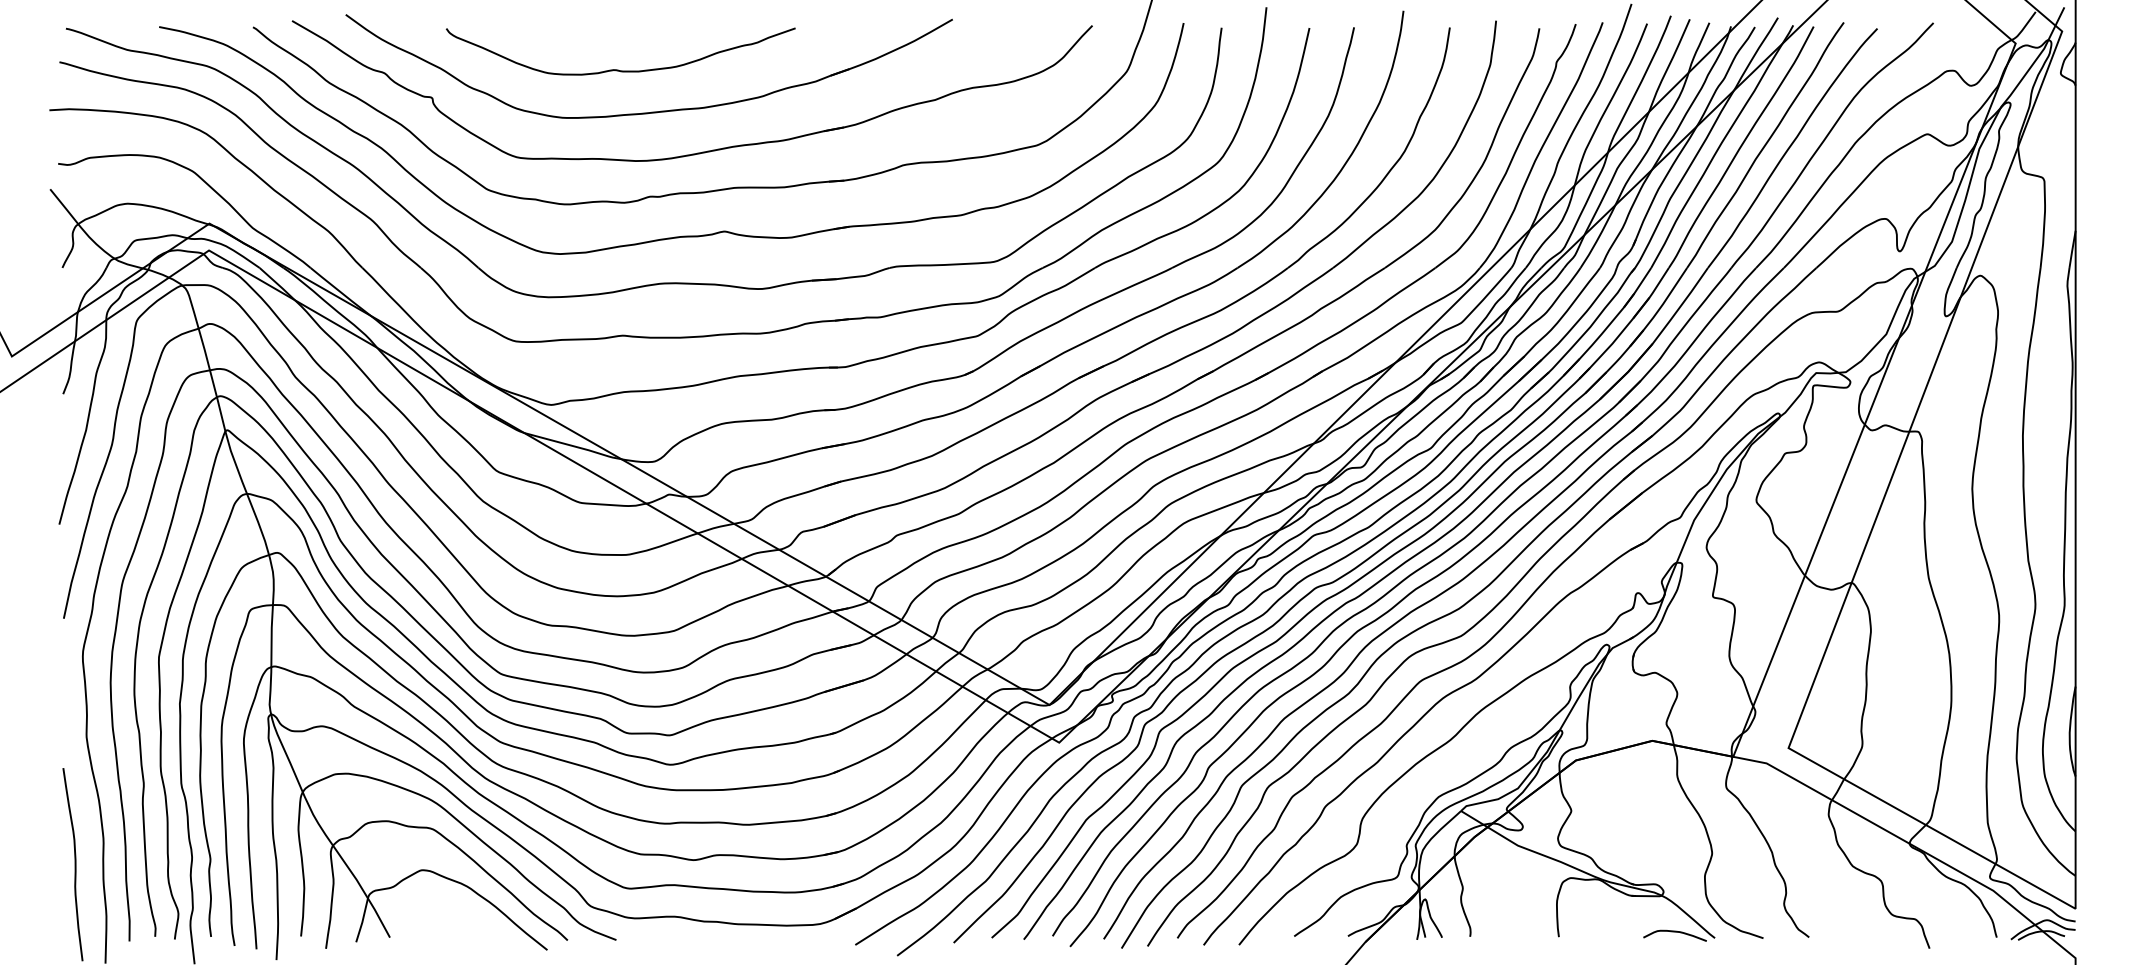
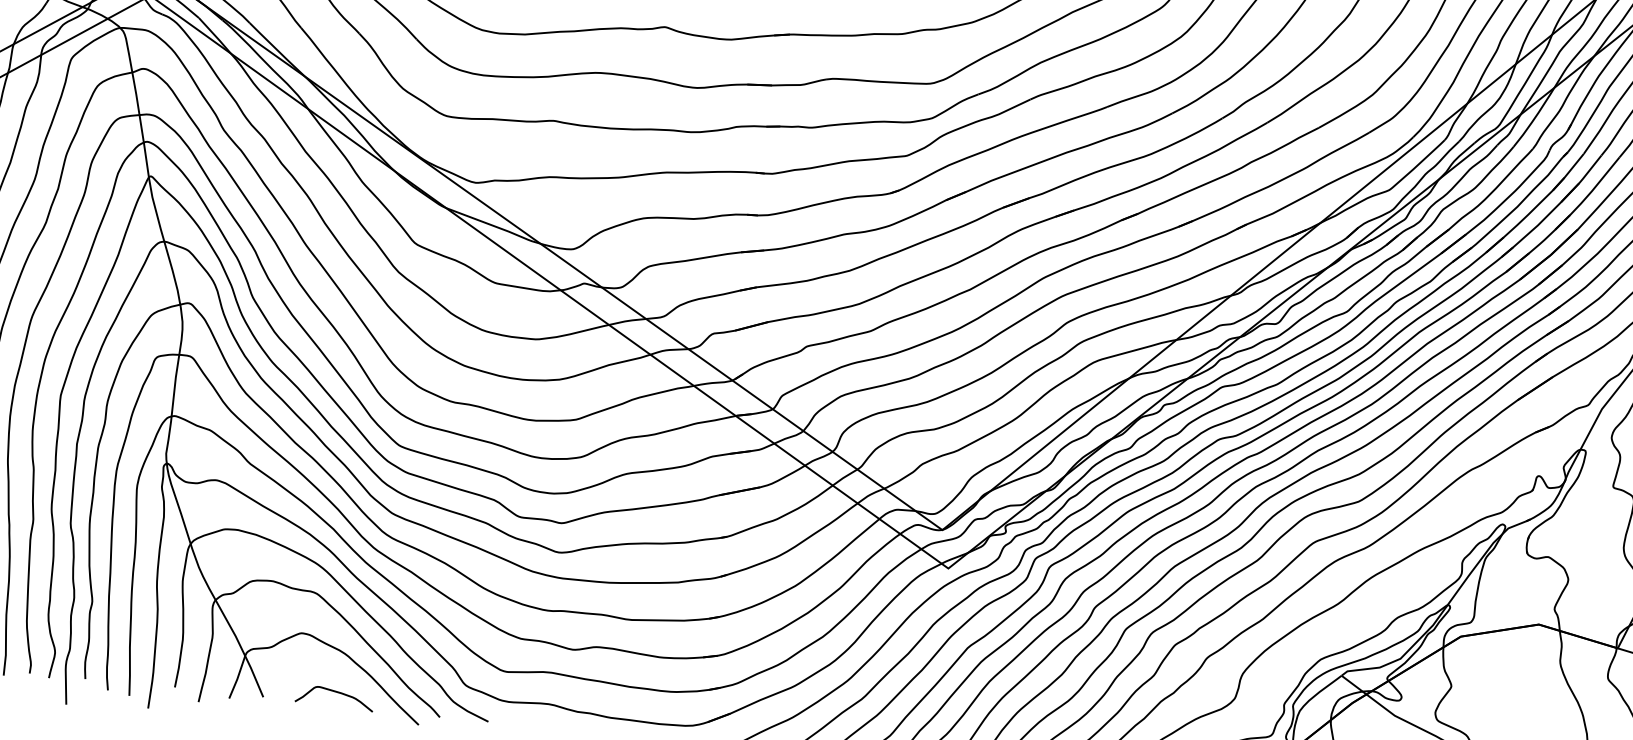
curve: (462, 926) -> (336, 693), added

